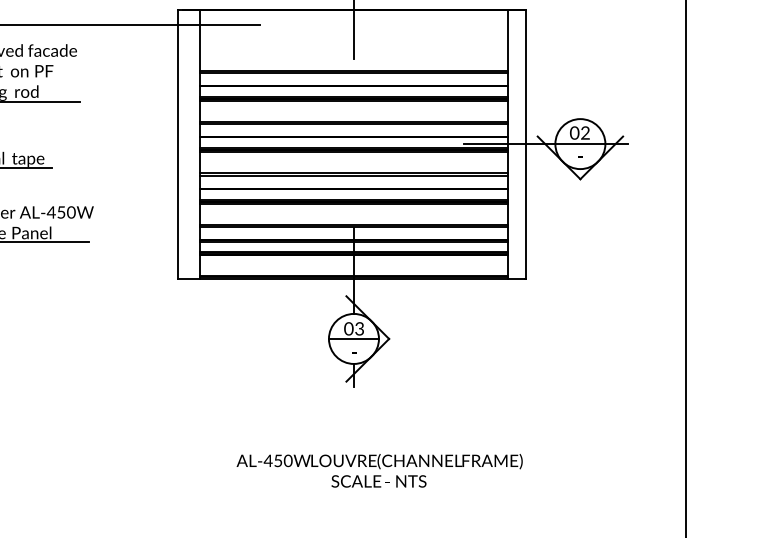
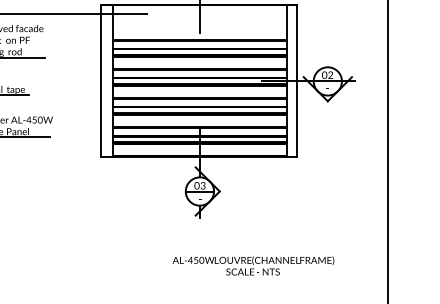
text: (379, 469) -> (253, 265), moved

